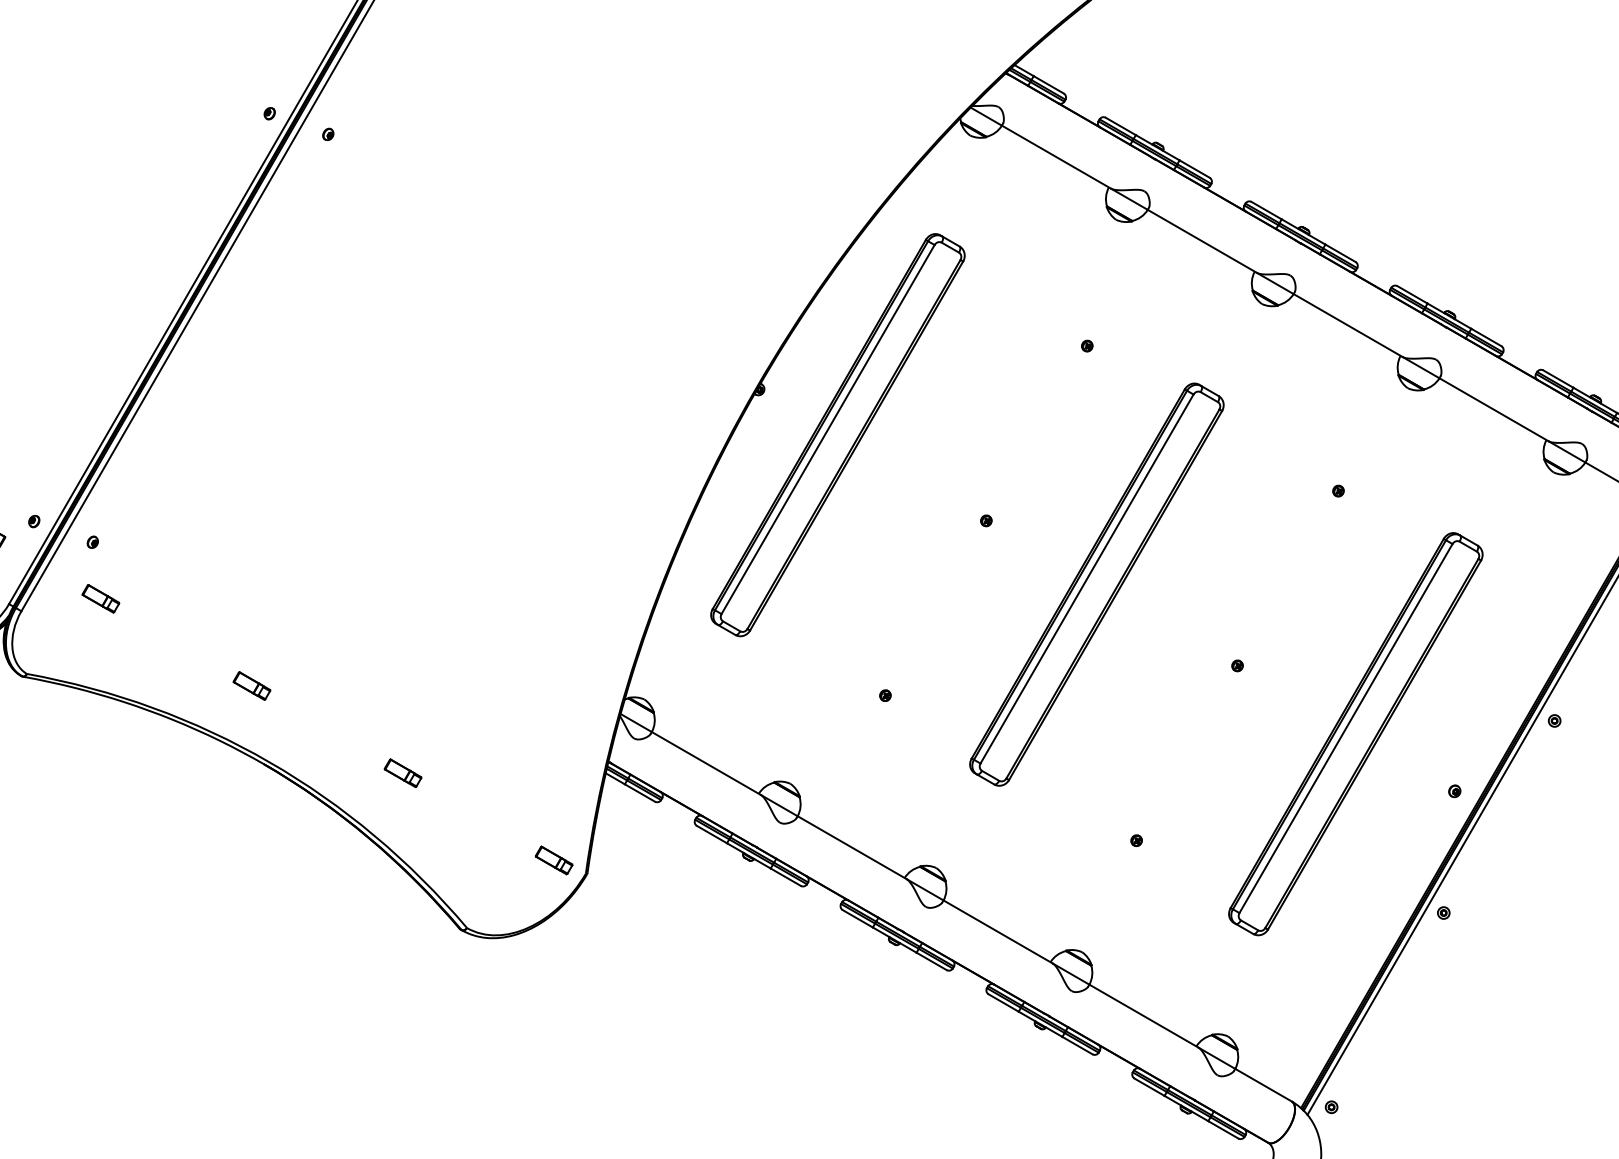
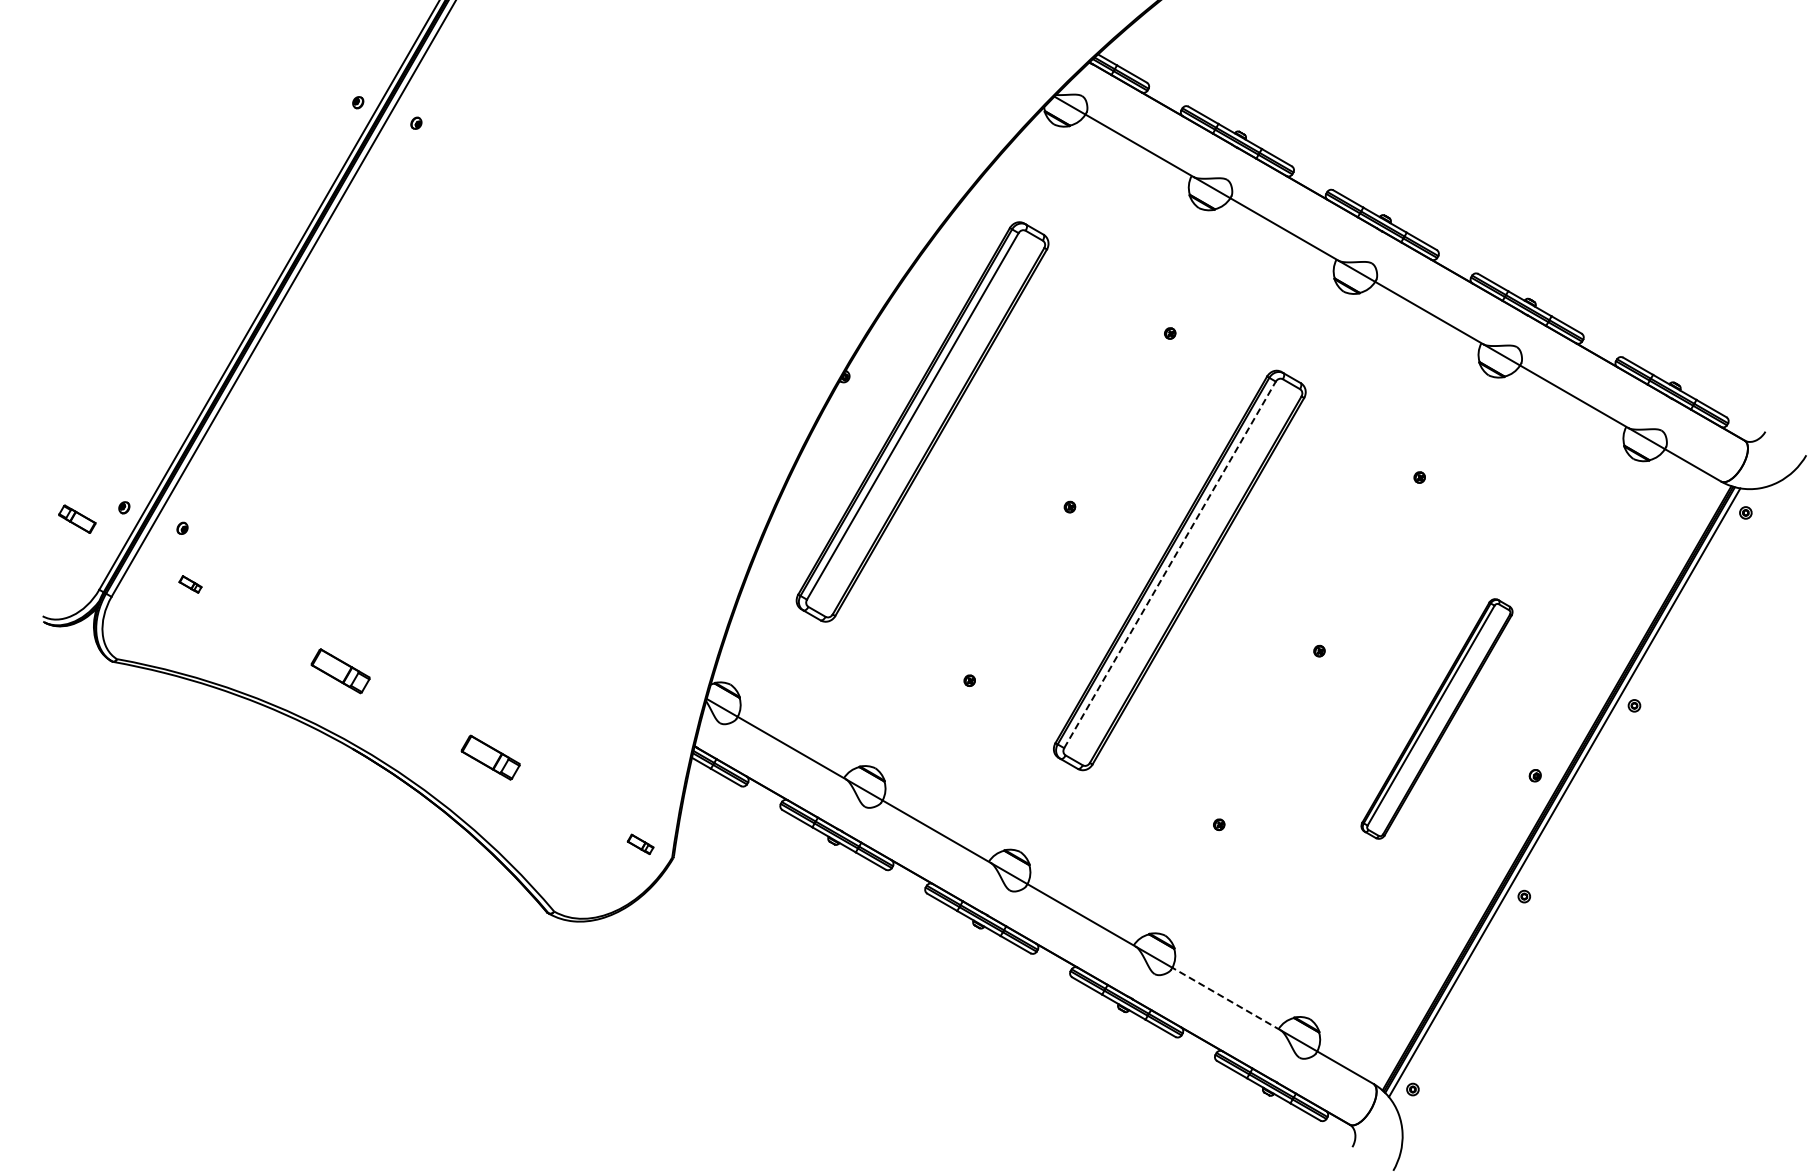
line: (1087, 578) -> (1170, 564), solid -> dashed
part: (100, 598) -> (190, 584), size x0.6
part: (251, 685) -> (340, 670), size x1.6
part: (1355, 733) -> (1436, 718), size x0.6
part: (402, 772) -> (490, 757), size x1.6
part: (553, 860) -> (640, 844), size x0.7
line: (1143, 1016) -> (1226, 999), solid -> dashed

